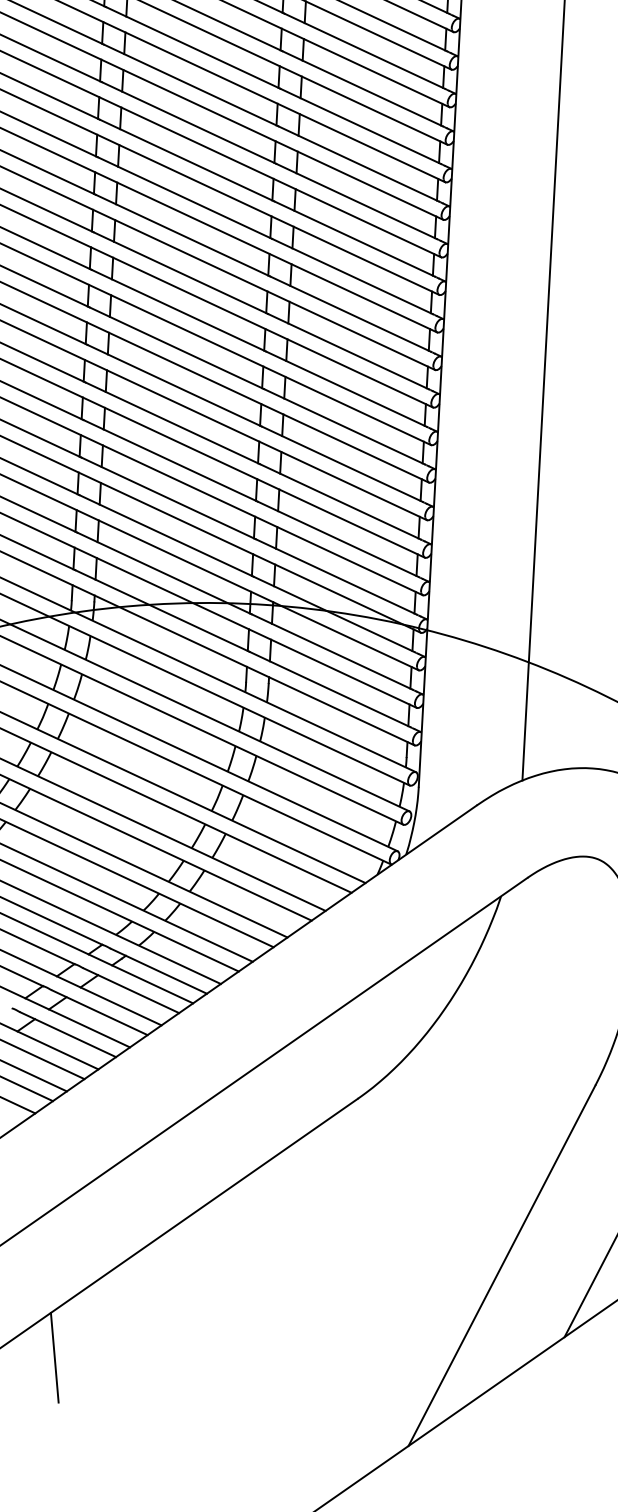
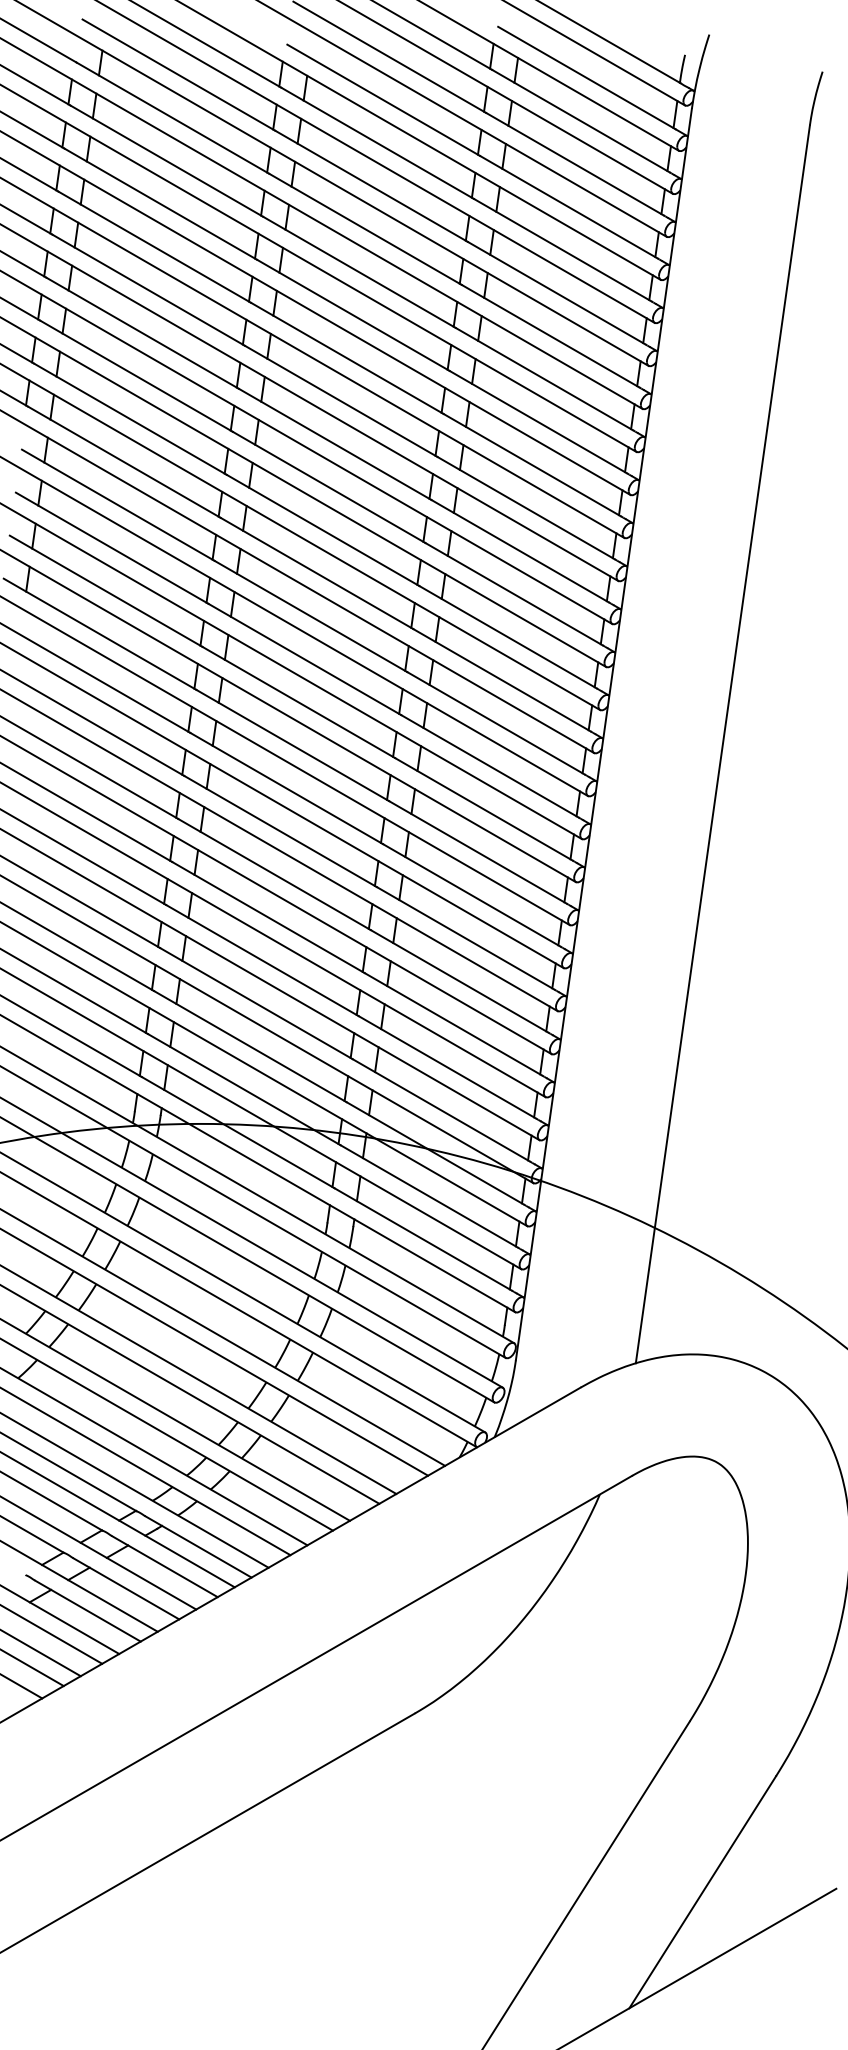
line: (54, 1357) -> (40, 1981), removed

